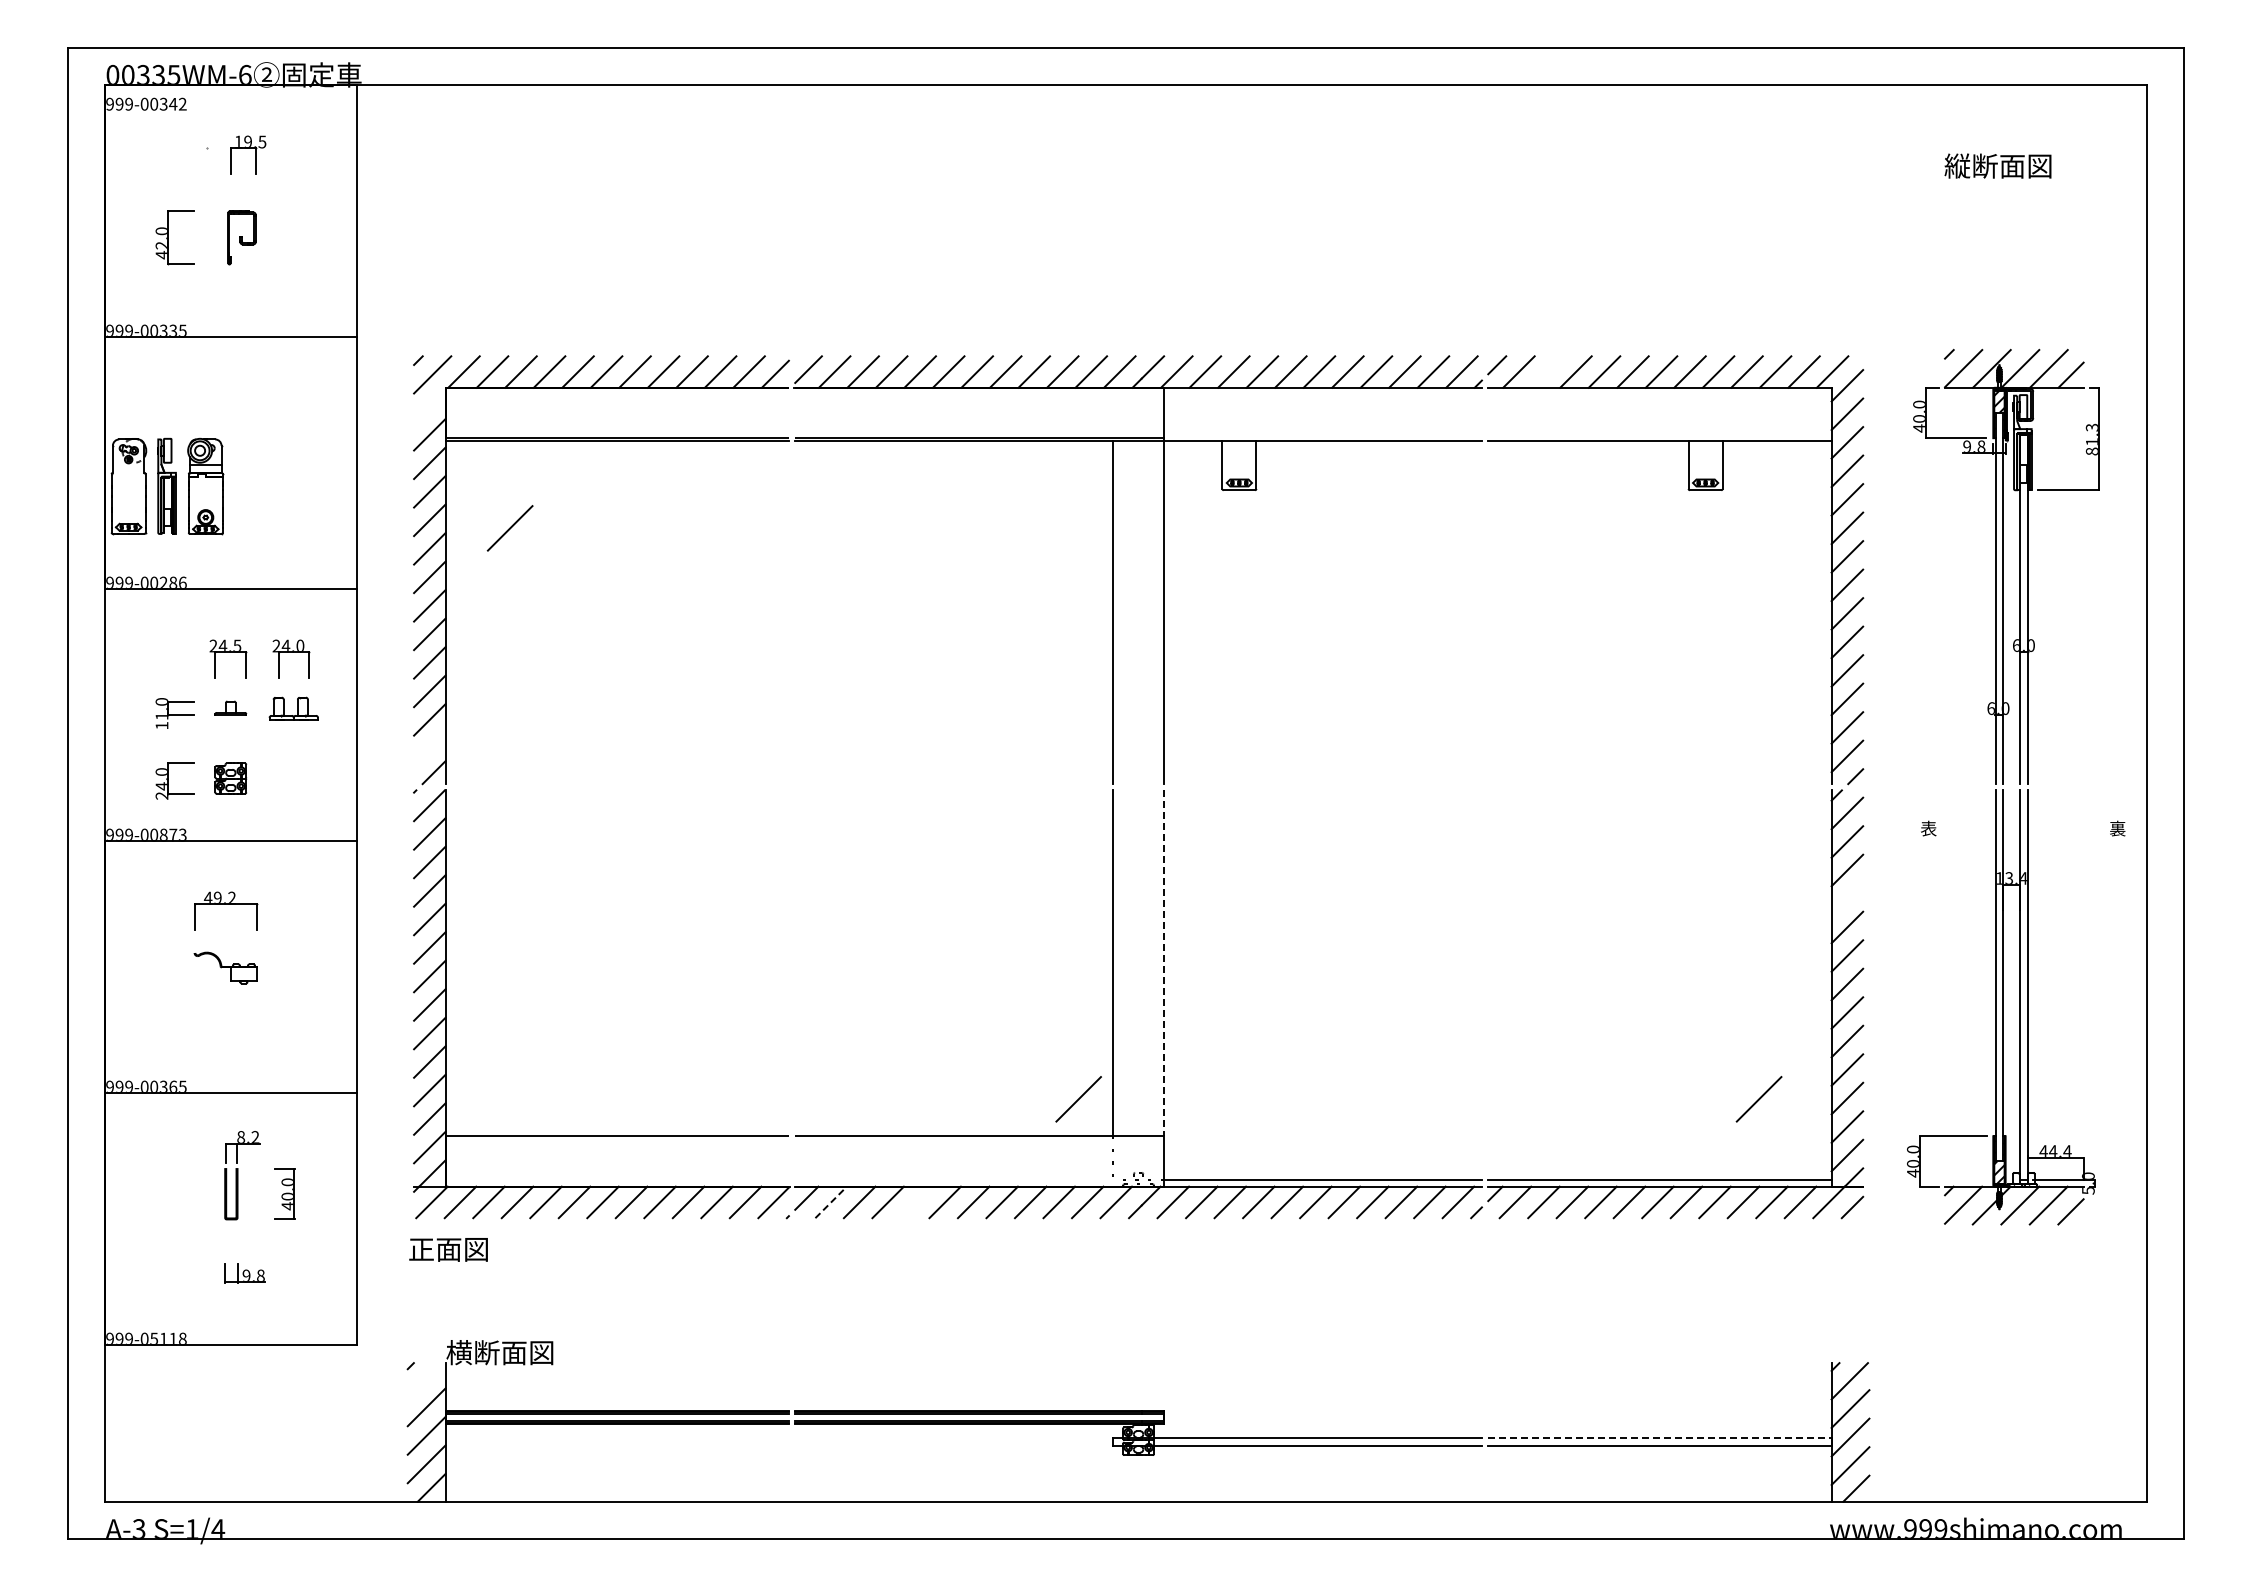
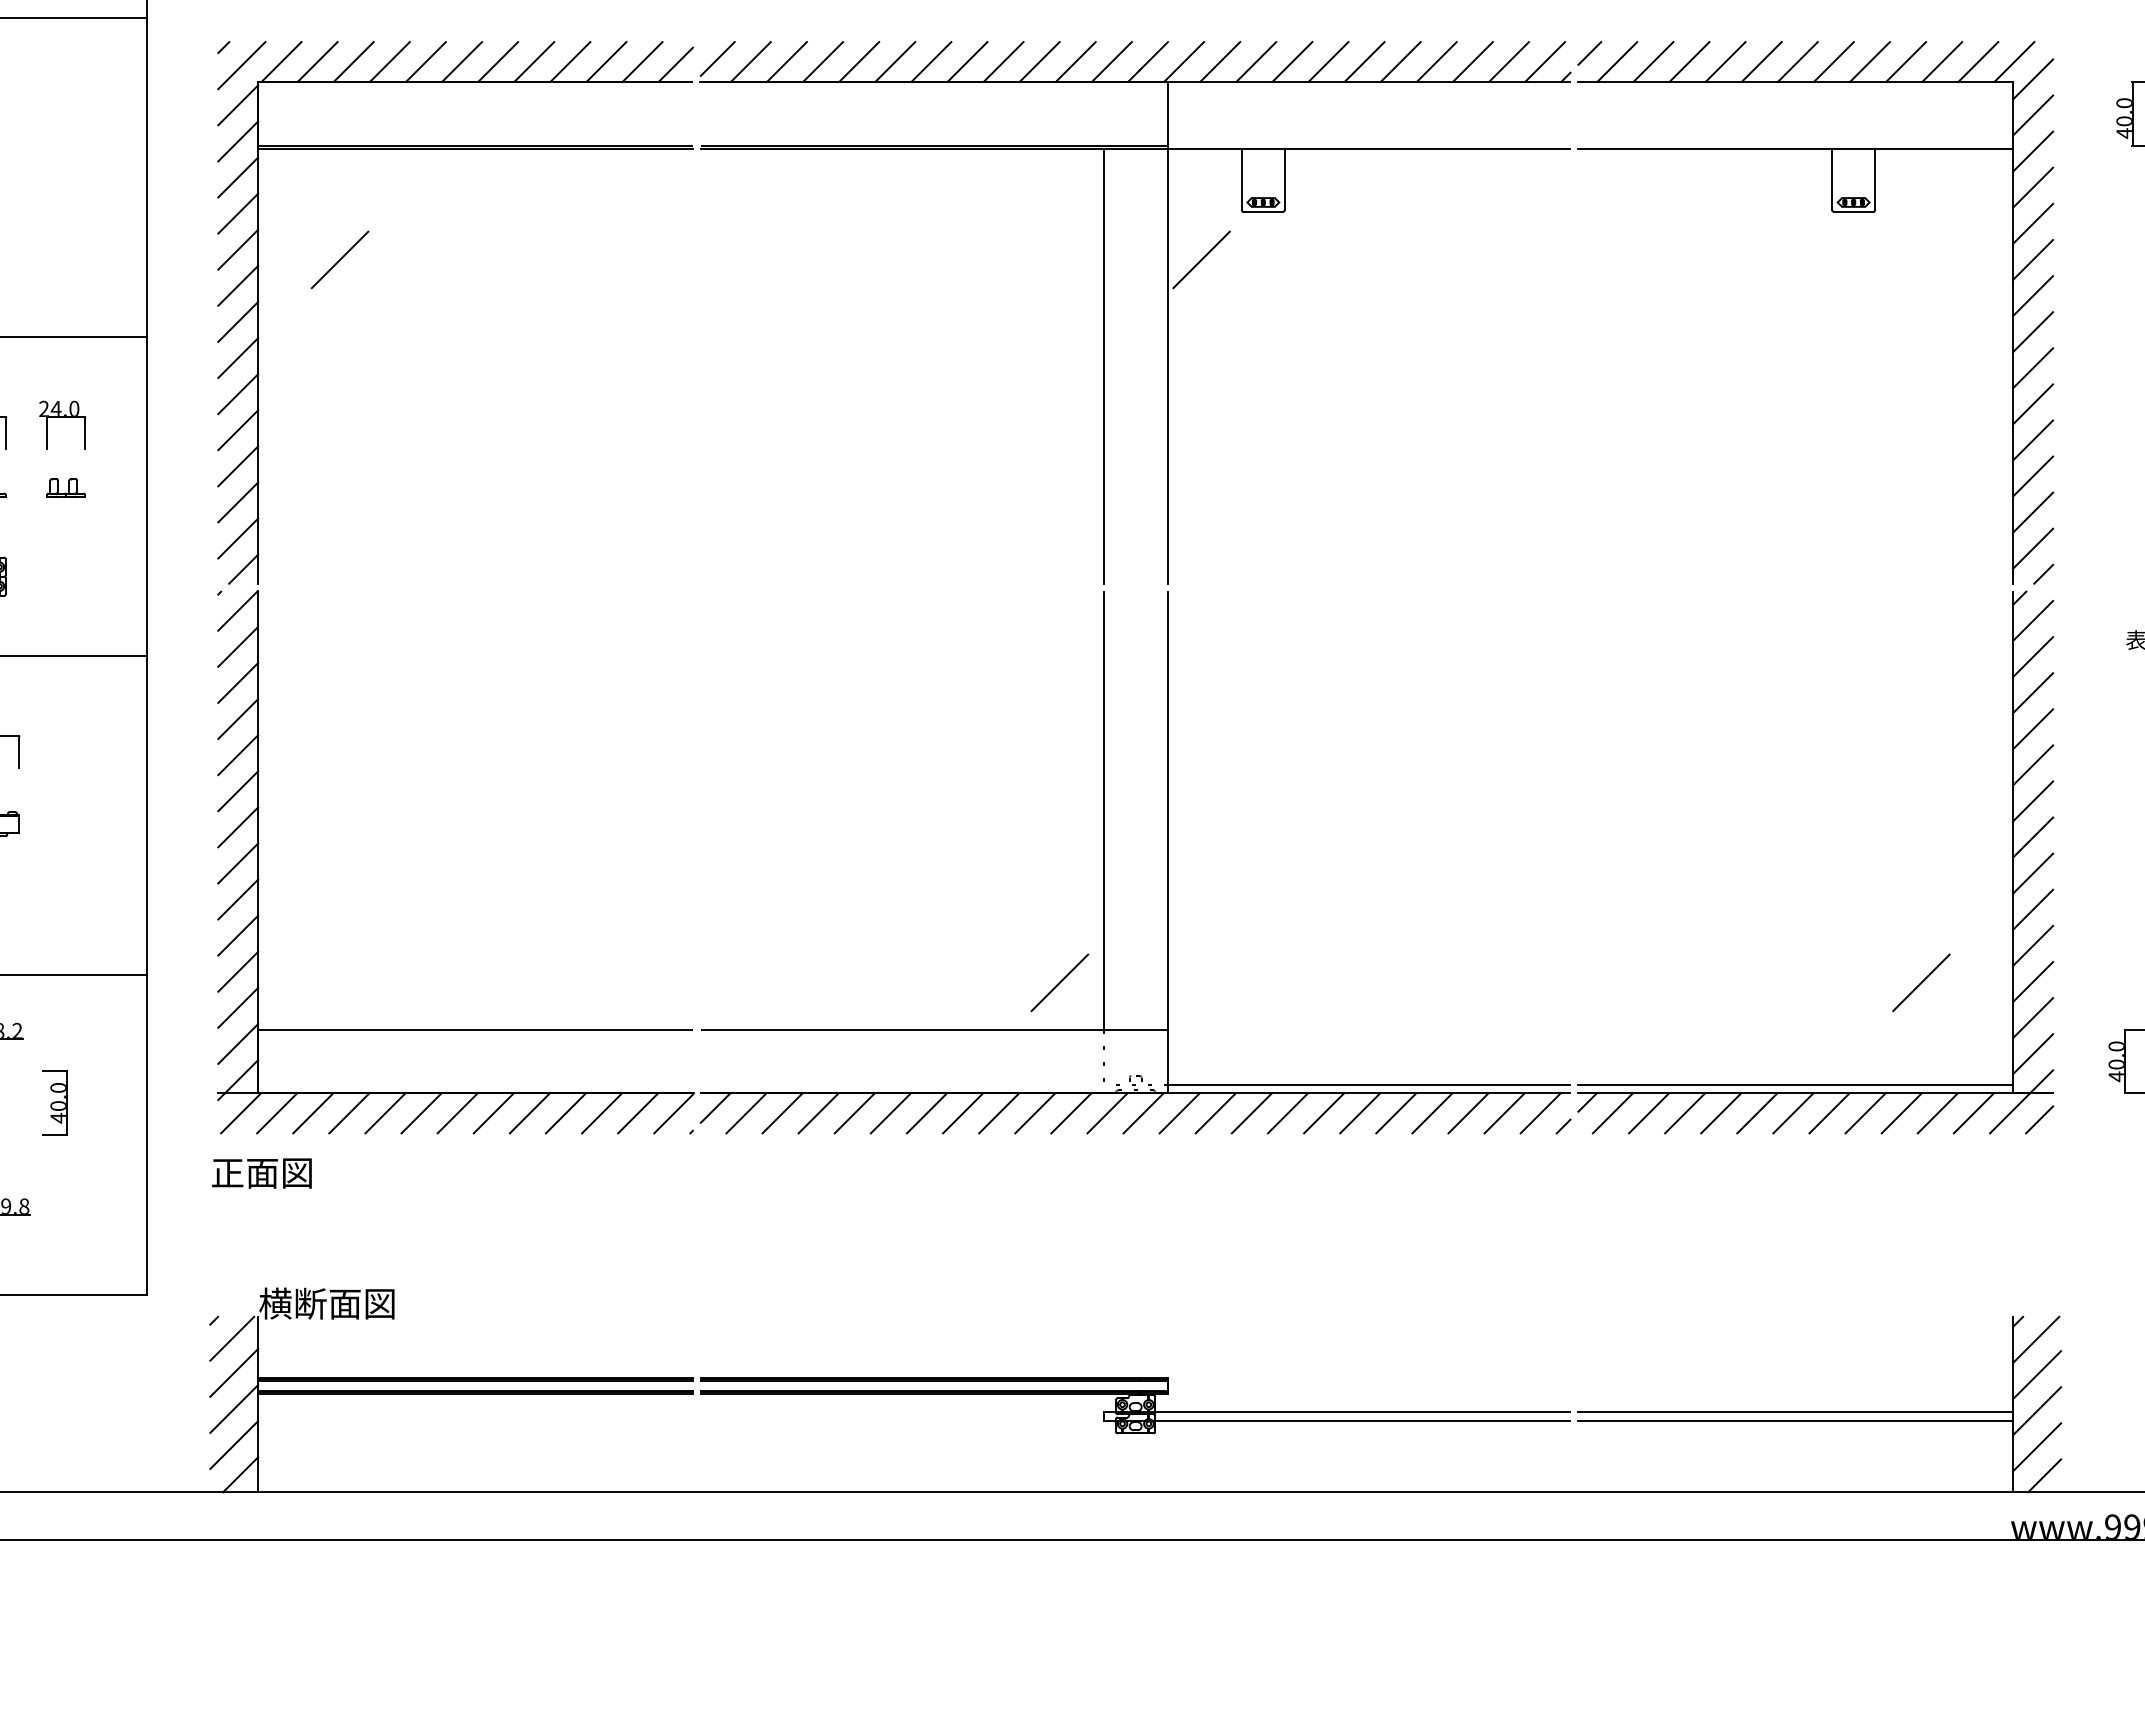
line: (1547, 371) -> (1653, 61), added
line: (429, 406) -> (237, 105), added
line: (1190, 528) -> (1201, 260), added
part: (293, 707) -> (65, 486), size x0.62
line: (429, 748) -> (237, 538), added
line: (1847, 898) -> (2033, 728), added
line: (1163, 963) -> (1167, 810), dashed -> solid
line: (831, 1202) -> (746, 1113), dashed -> solid
line: (916, 1202) -> (854, 1113), added
line: (424, 1380) -> (231, 1338), added
line: (1659, 1438) -> (1795, 1412), dashed -> solid

